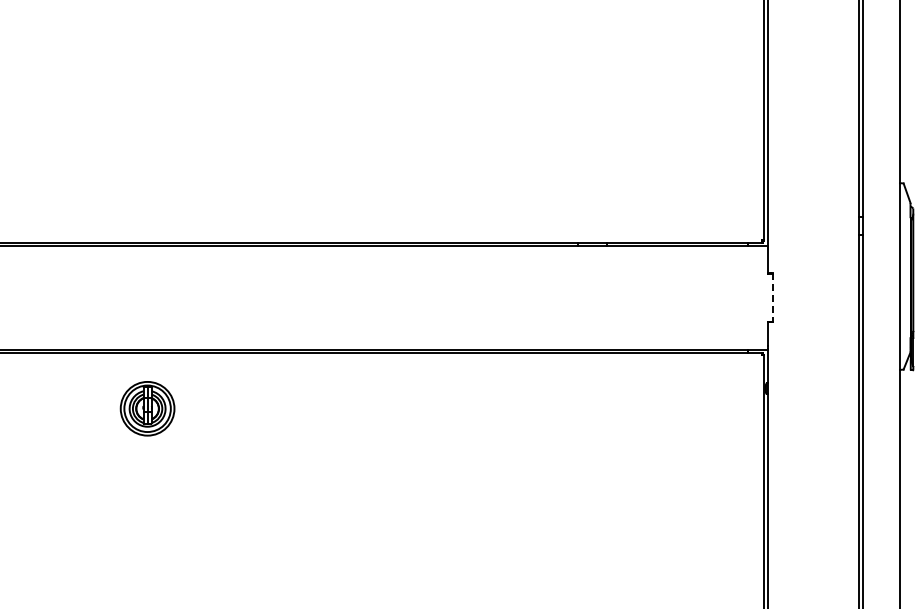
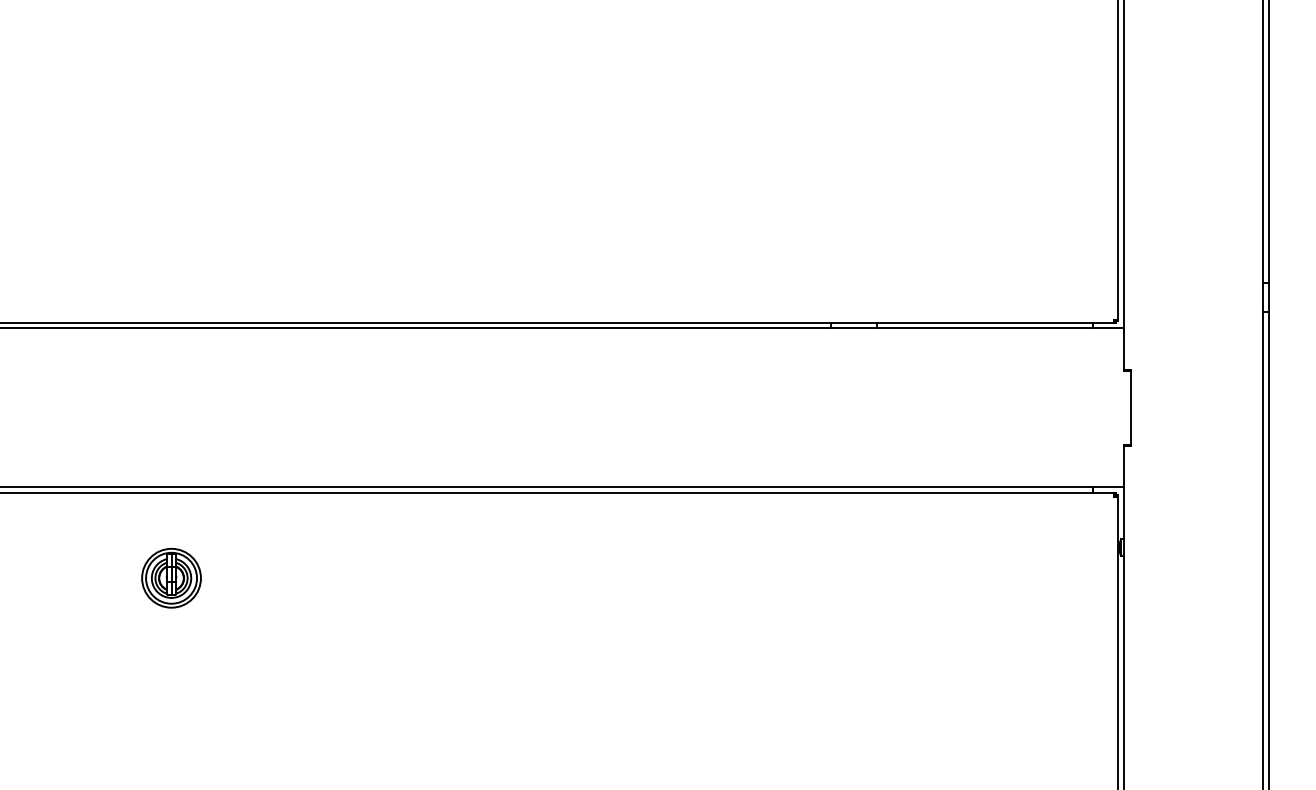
line: (772, 297) -> (1130, 407), dashed -> solid
part: (147, 408) -> (171, 577), size x0.71

